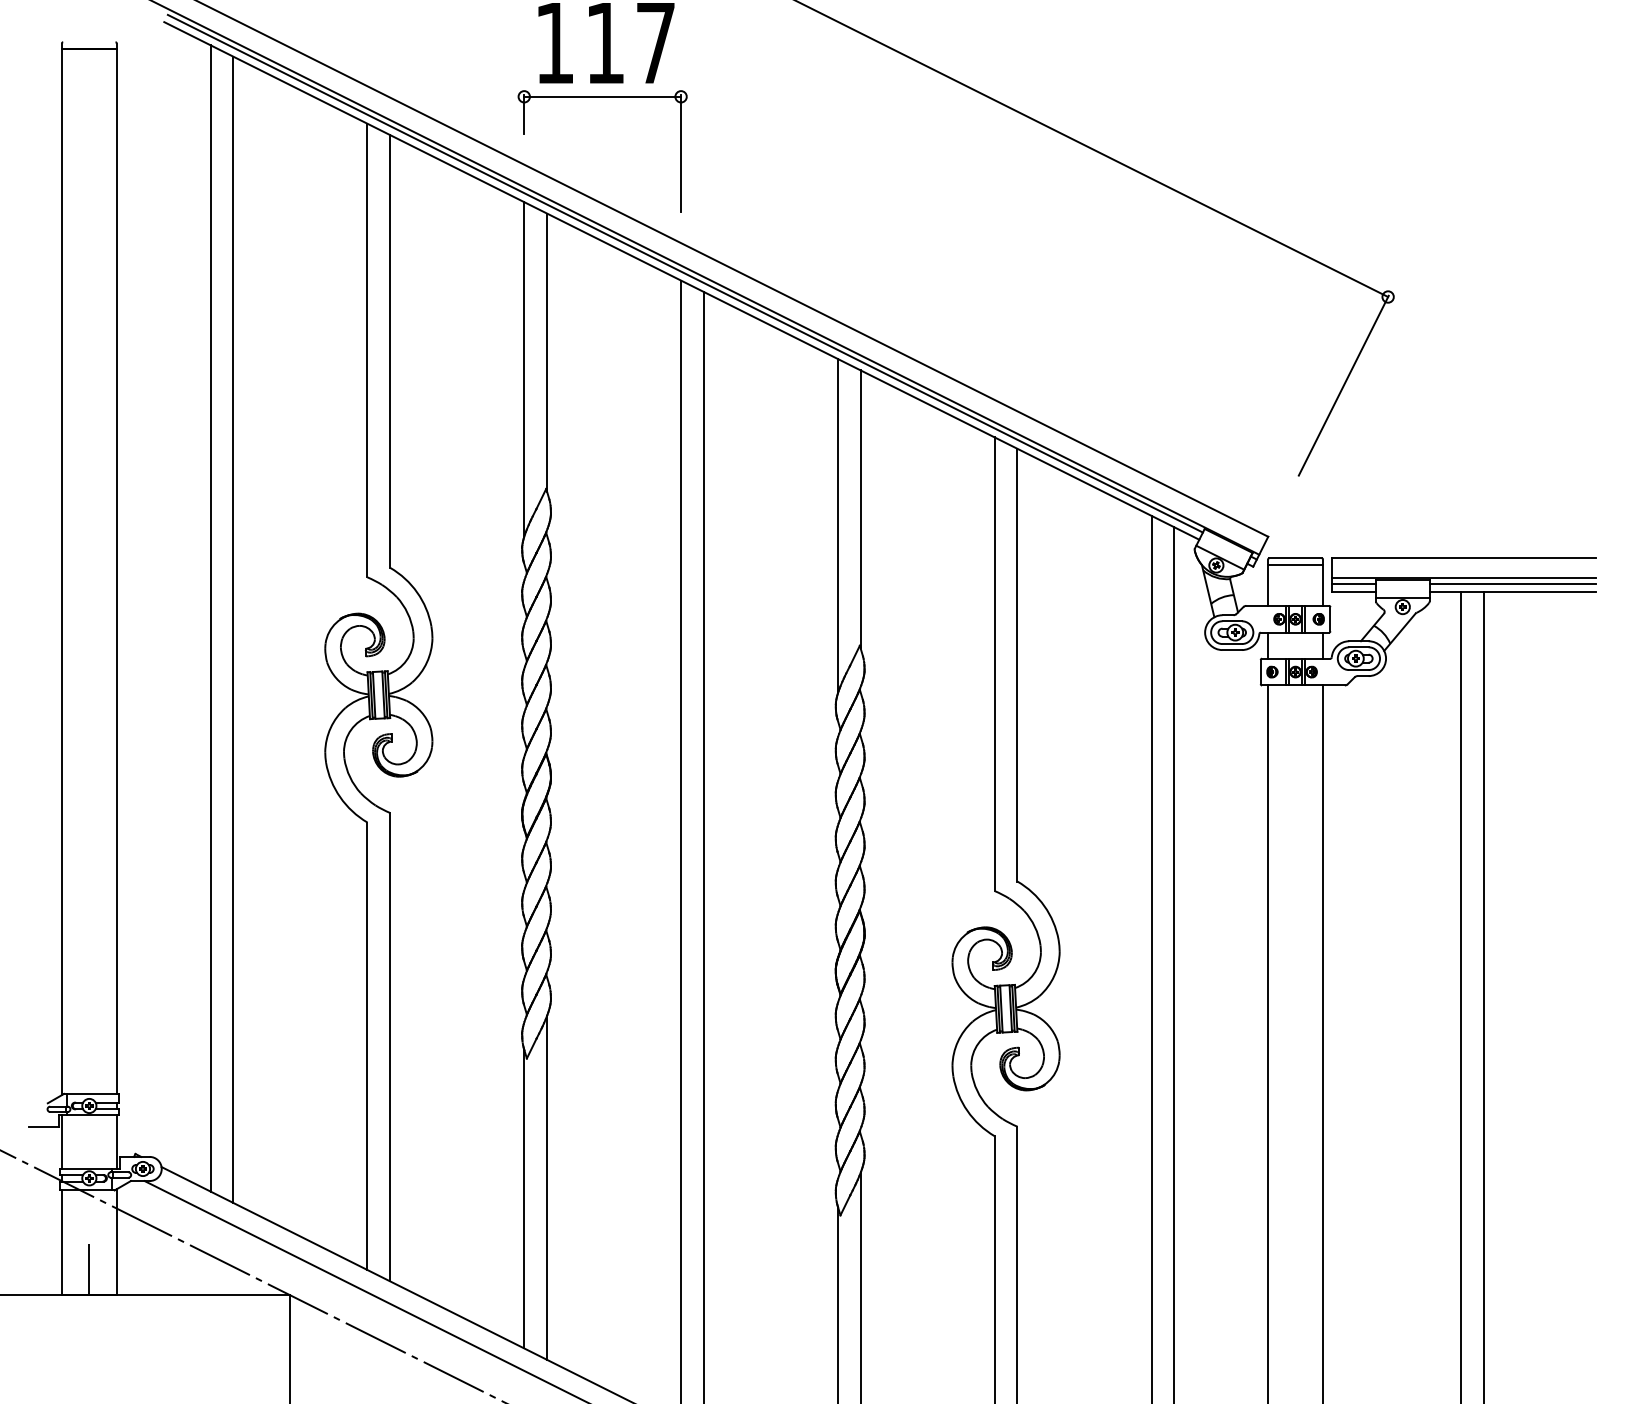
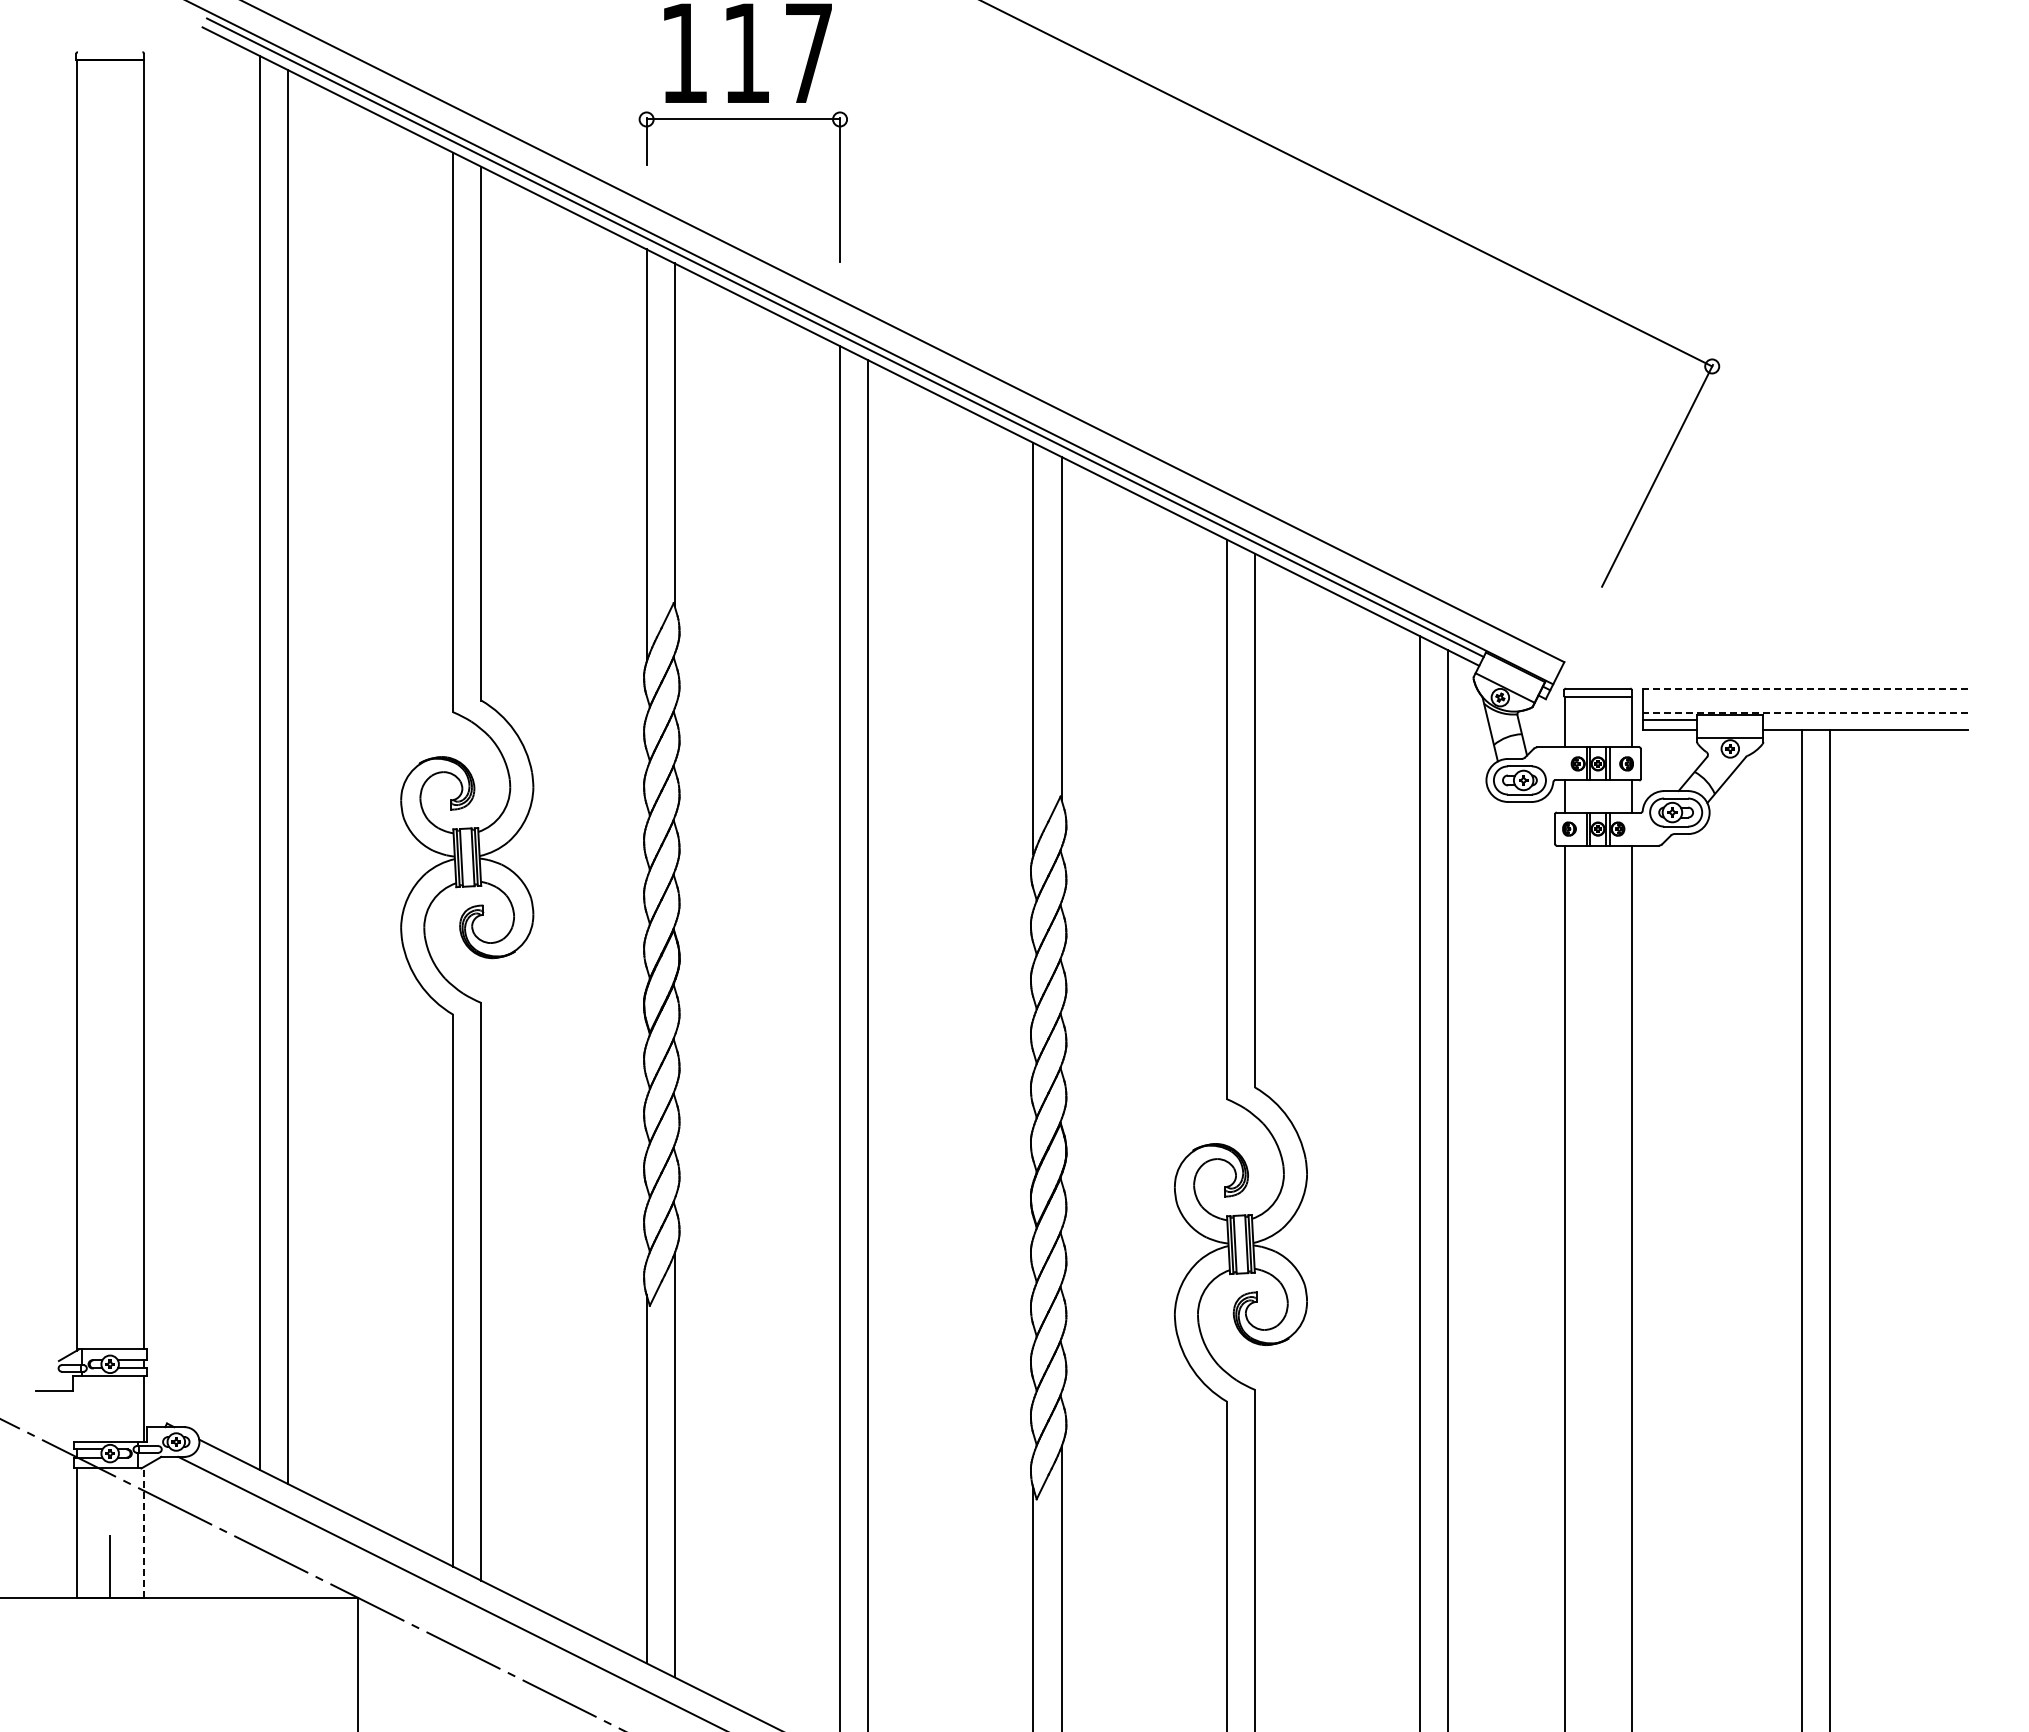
line: (1463, 558) -> (1805, 688), solid -> dashed
line: (1463, 578) -> (1805, 713), solid -> dashed
line: (1512, 584) -> (1865, 720), removed
line: (62, 1141) -> (76, 1408), removed
line: (116, 1242) -> (143, 1532), solid -> dashed

